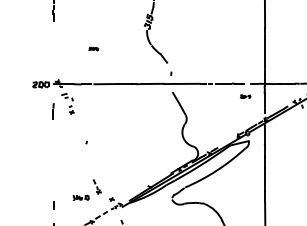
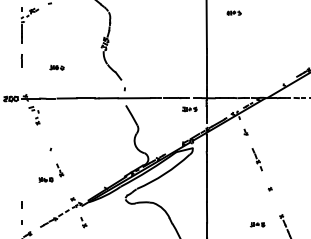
part: (93, 48) -> (56, 67), size x1.67
part: (245, 96) -> (189, 109), size x1.67
line: (53, 110) -> (21, 60), moved
part: (87, 189) -> (51, 172), moved

